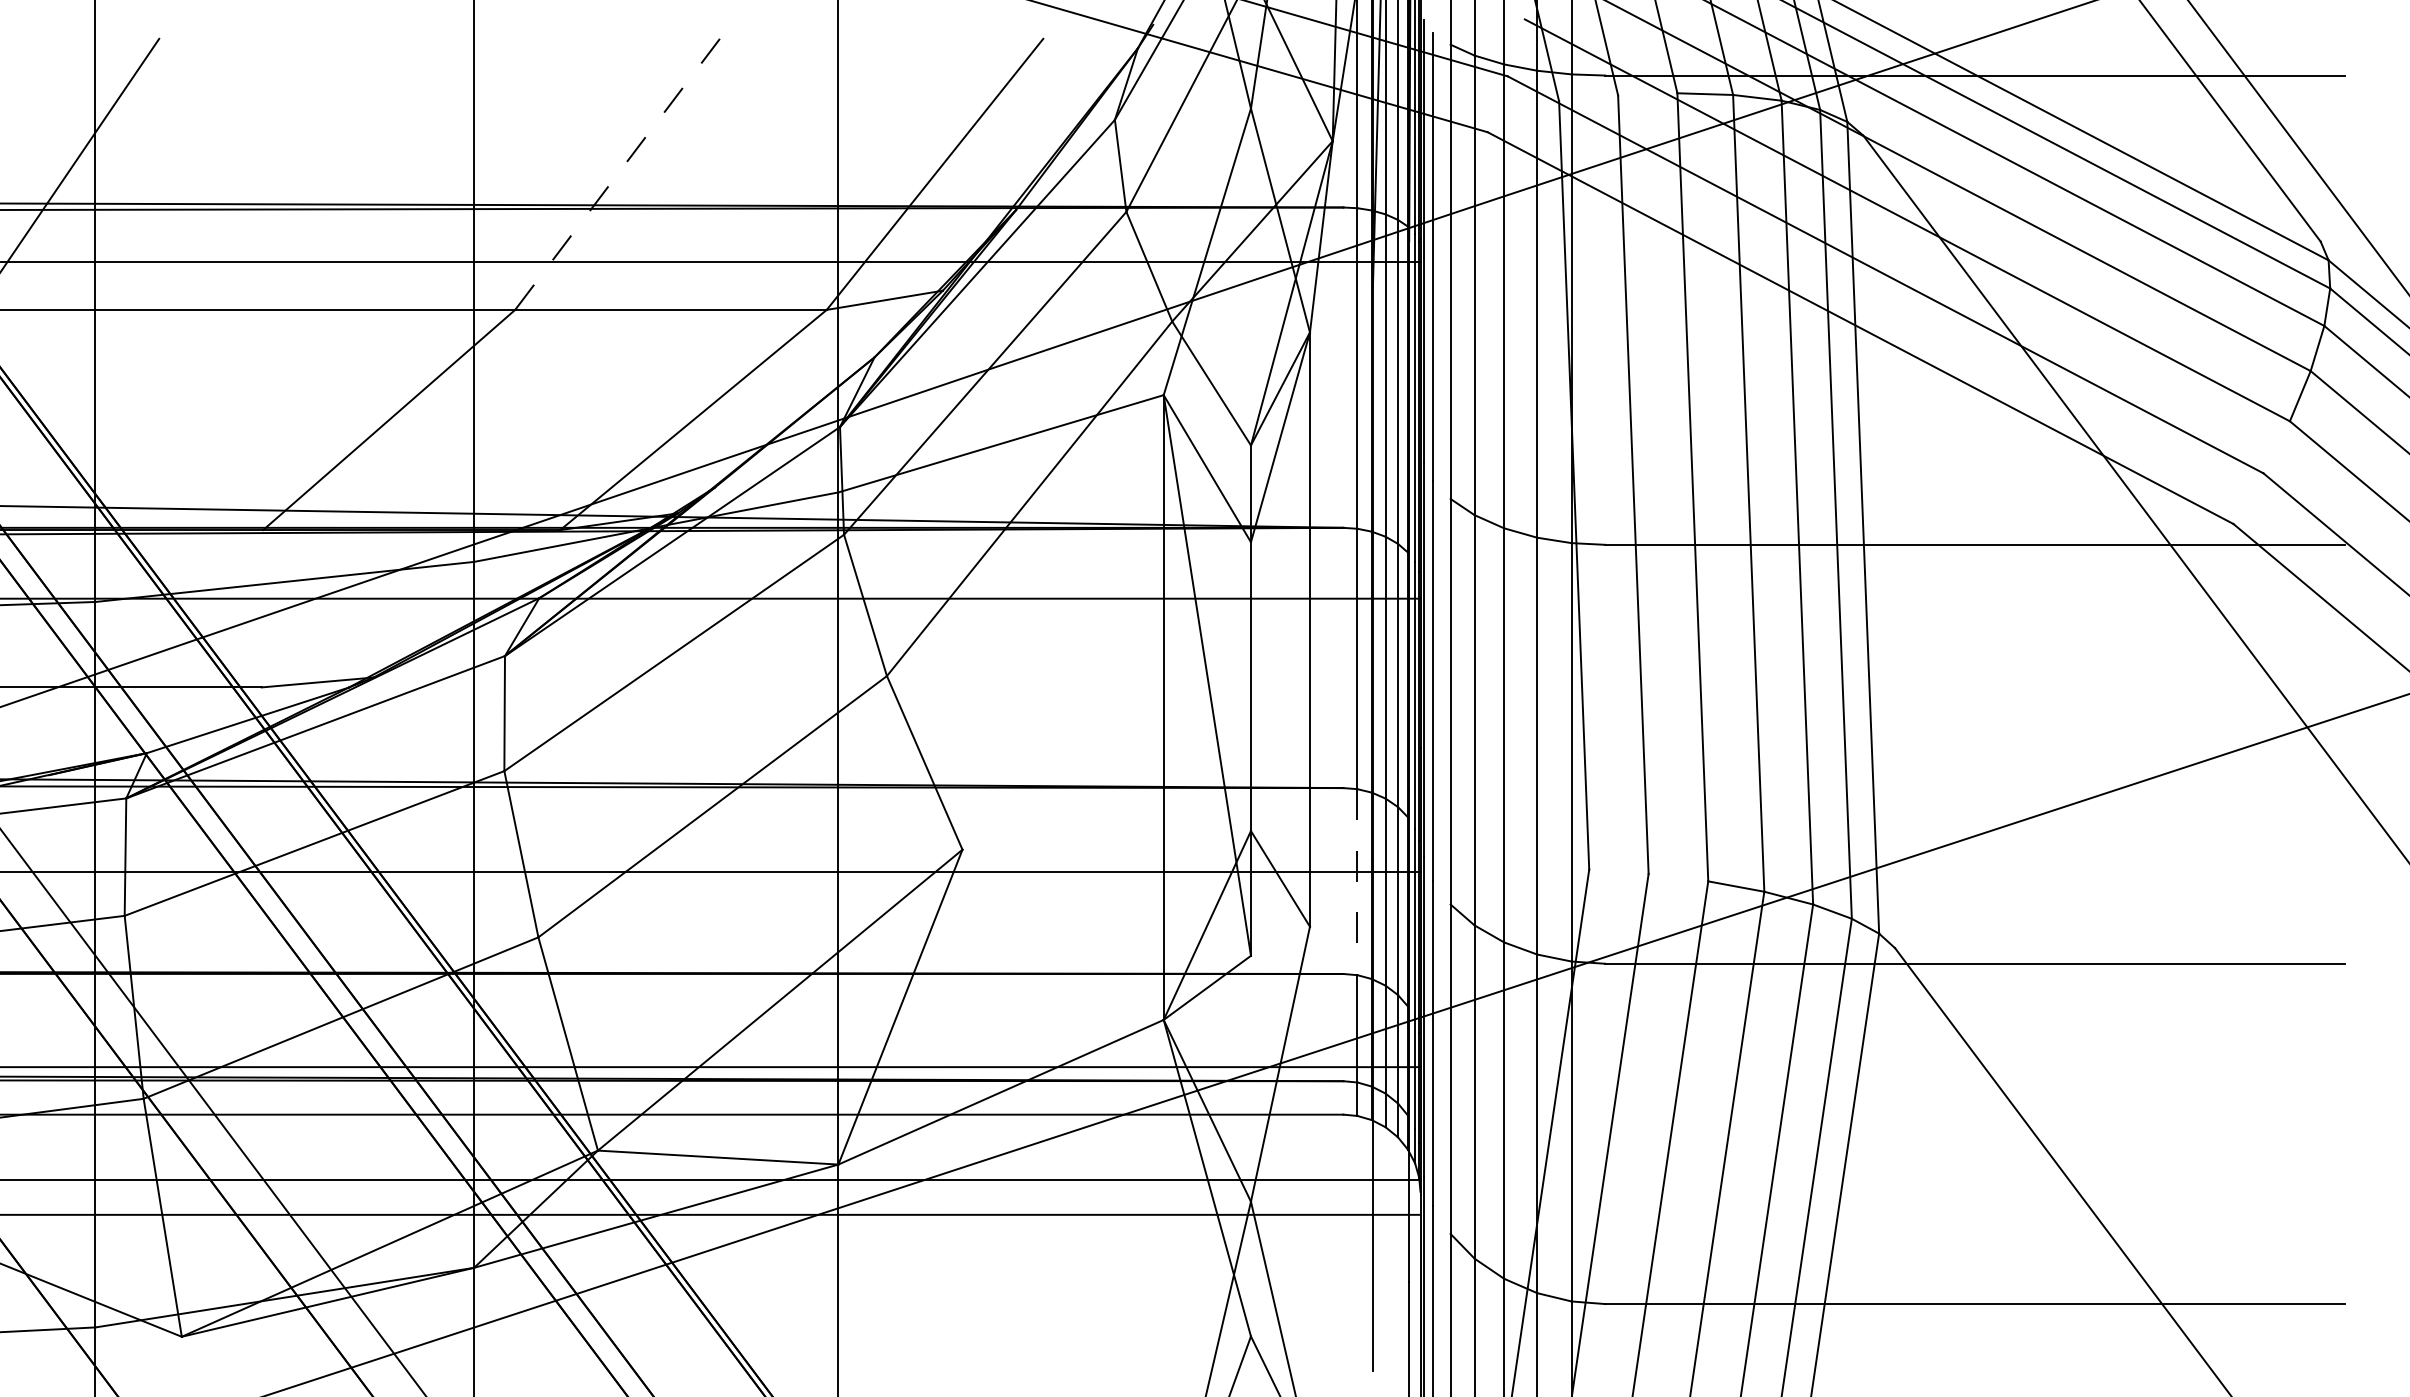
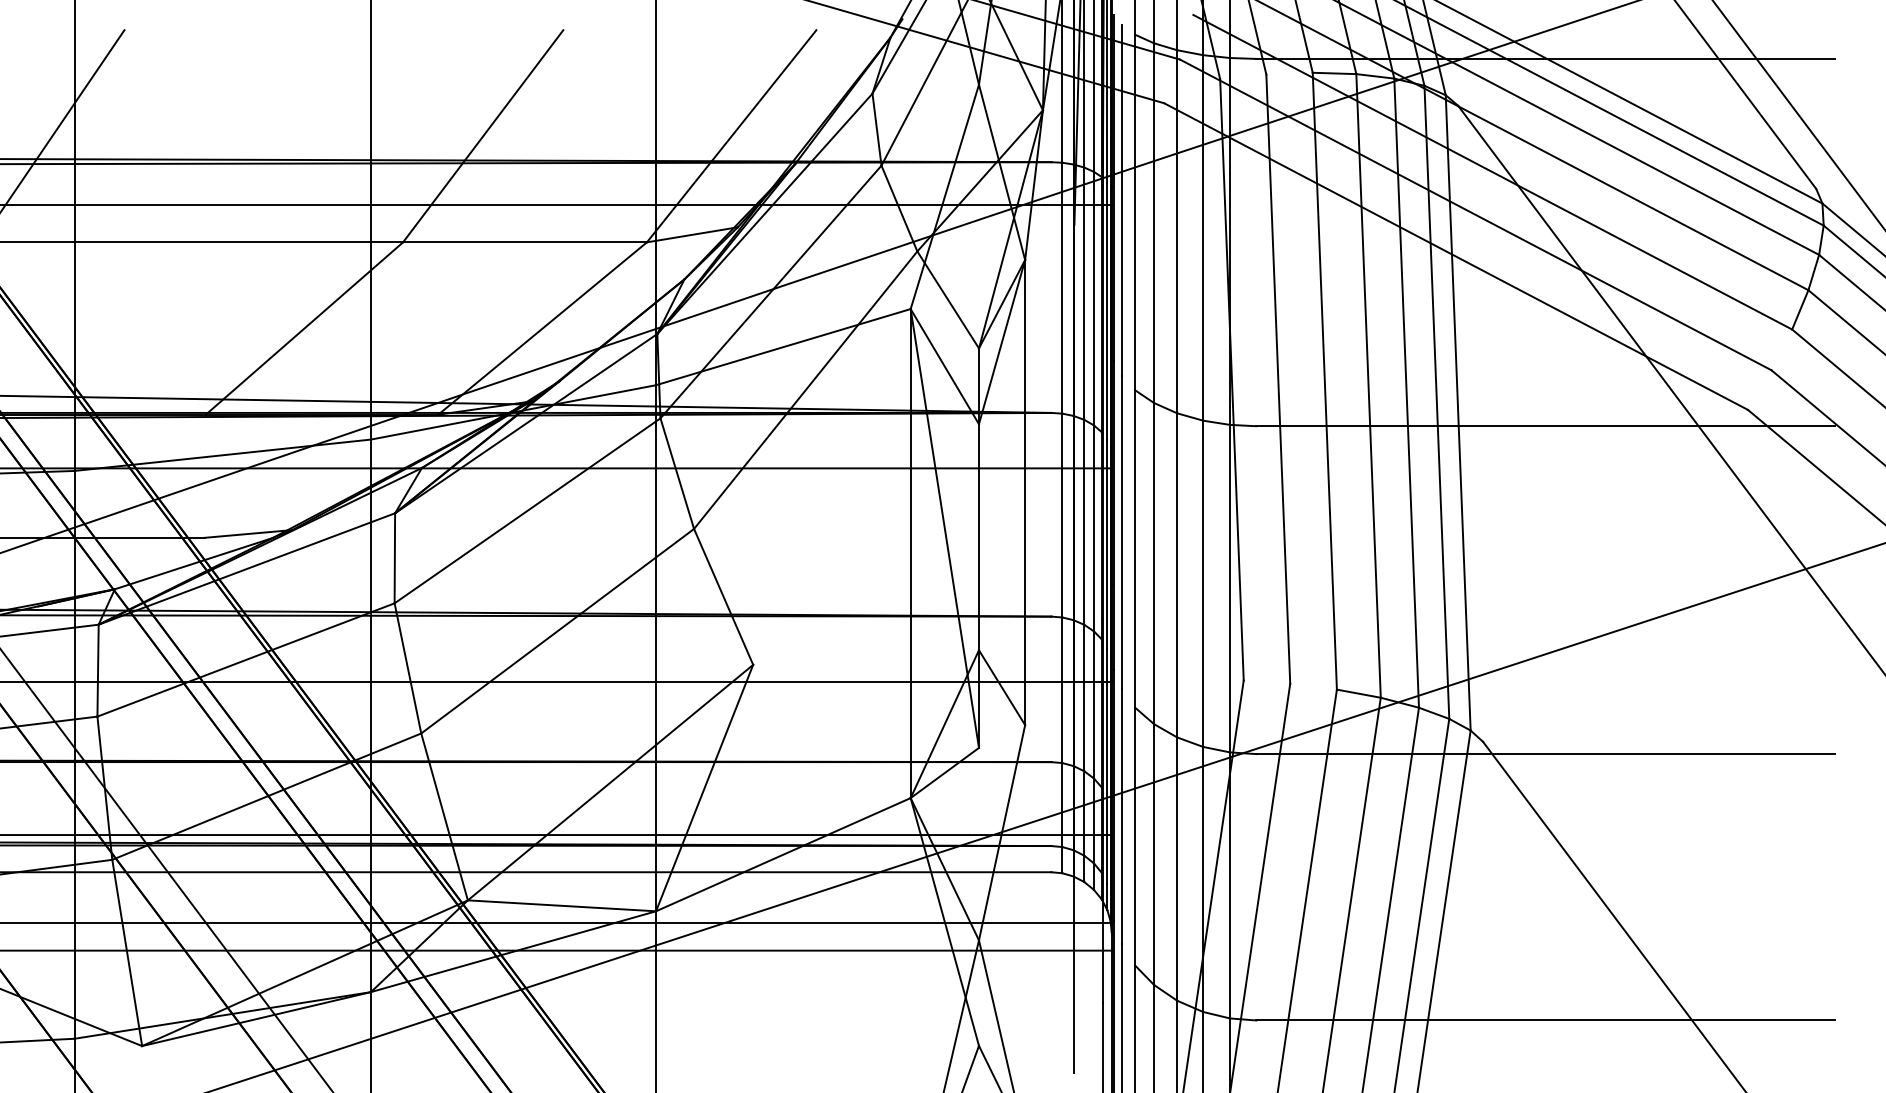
line: (617, 174) -> (483, 136), dashed -> solid
line: (1357, 882) -> (1062, 690), dashed -> solid

